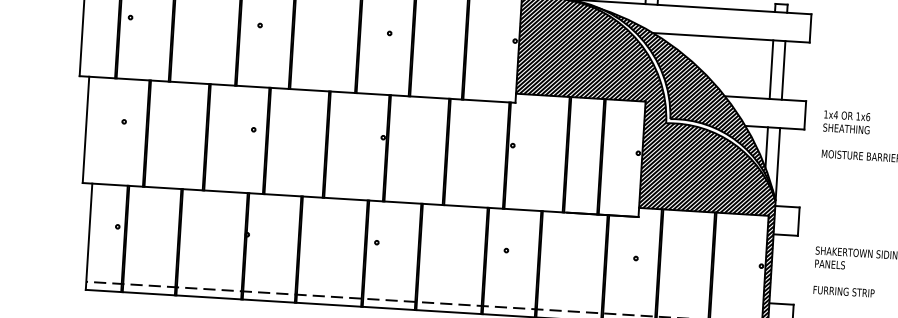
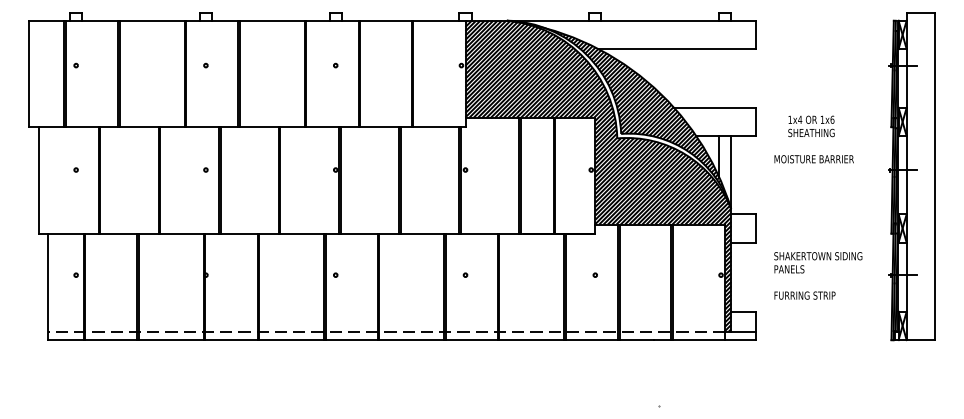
line: (771, 69) -> (719, 78), removed
line: (783, 70) -> (731, 78), removed
text: (846, 122) -> (811, 126), moved

